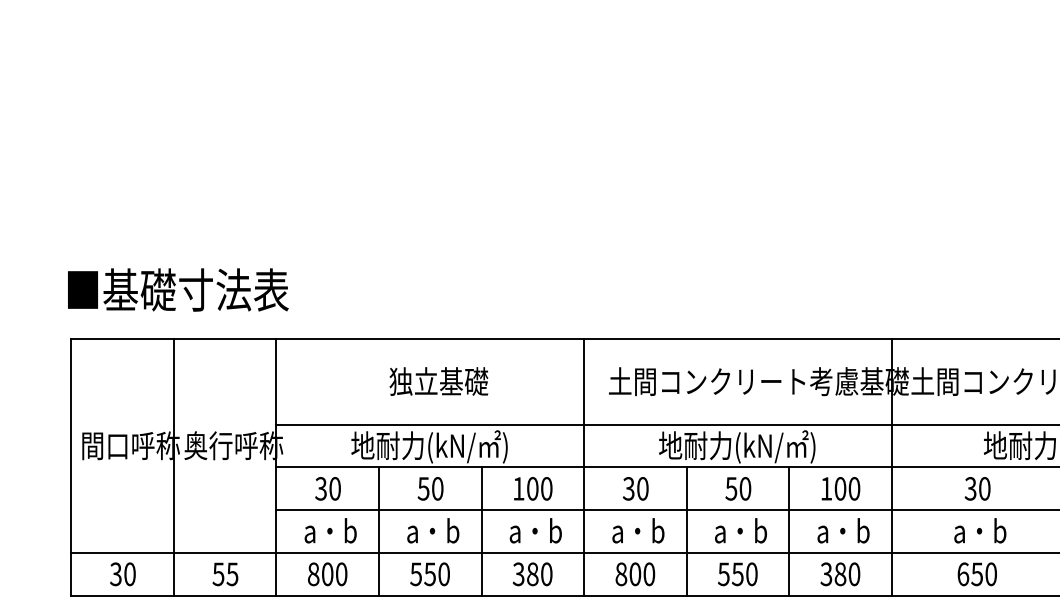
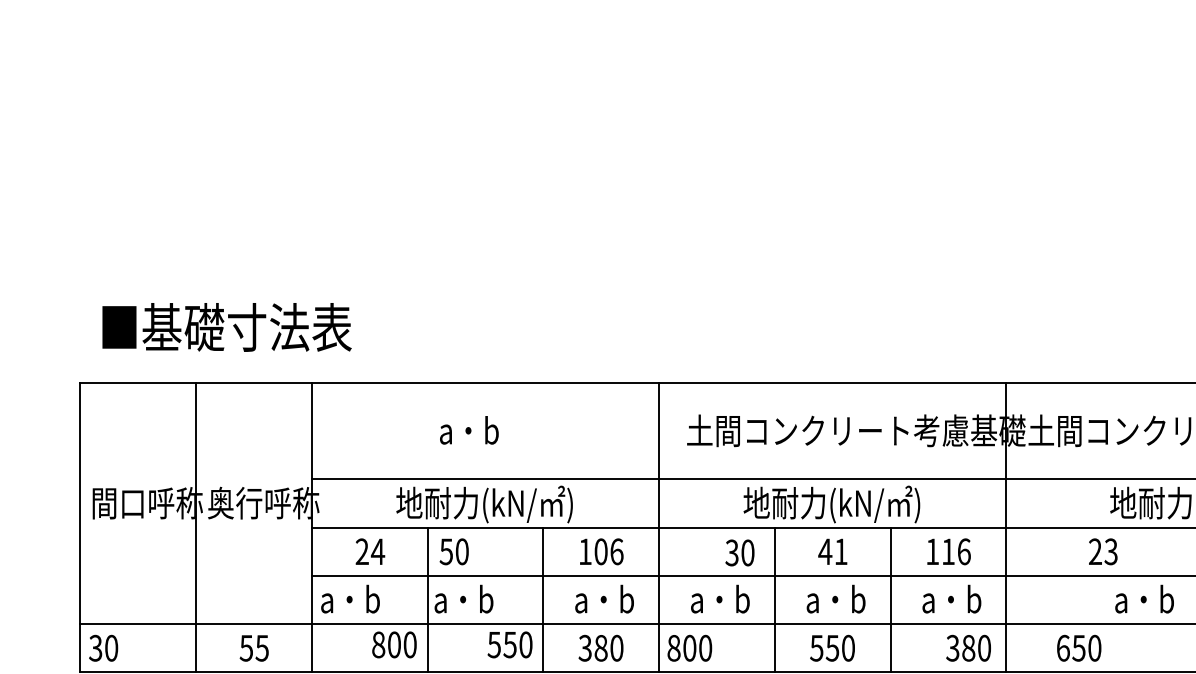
text: (178, 289) -> (227, 326), moved
text: (438, 381) -> (494, 430), 独立基礎 -> a・b
text: (328, 488) -> (370, 551), 30 -> 24
text: (430, 488) -> (454, 551), moved
text: (546, 488) -> (616, 551), 100 -> 106
text: (635, 488) -> (739, 552), moved
text: (738, 488) -> (833, 551), 50 -> 41
text: (847, 488) -> (956, 551), 100 -> 116
text: (977, 488) -> (1103, 551), 30 -> 23
text: (330, 530) -> (350, 598), moved
text: (433, 530) -> (464, 598), moved
text: (980, 530) -> (1144, 598), moved
text: (122, 574) -> (103, 648), moved
text: (327, 574) -> (394, 645), moved
text: (429, 574) -> (509, 645), moved
text: (635, 574) -> (689, 648), moved
text: (840, 574) -> (968, 648), moved
text: (976, 574) -> (1078, 648), moved

